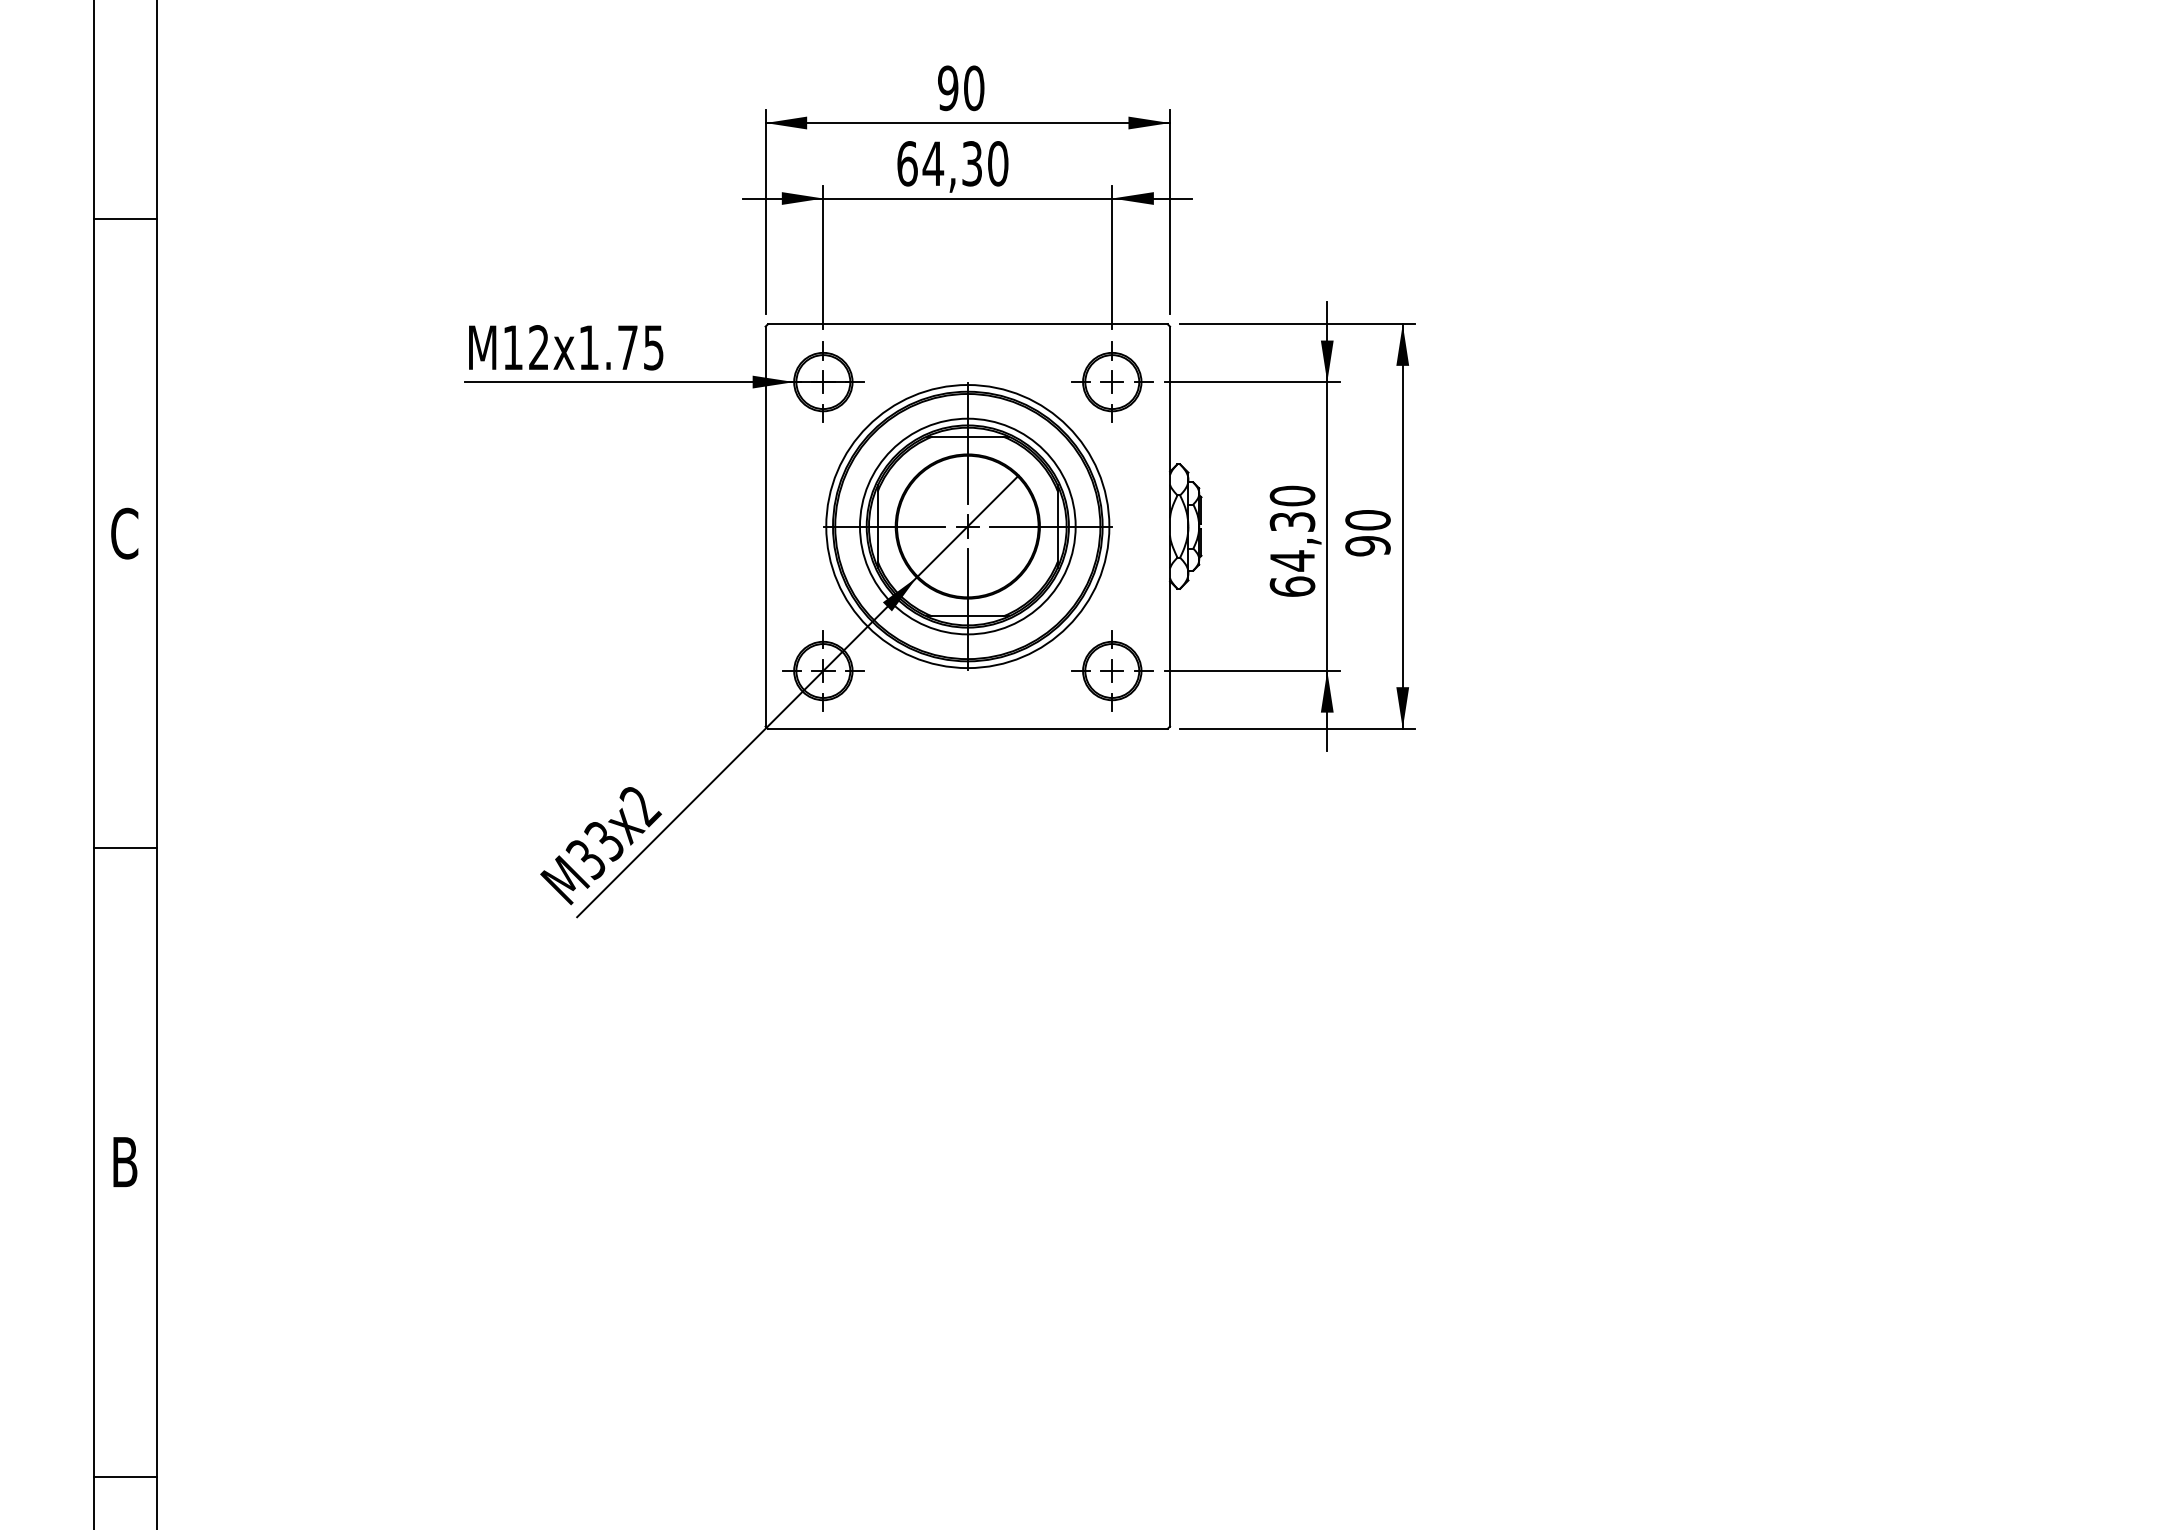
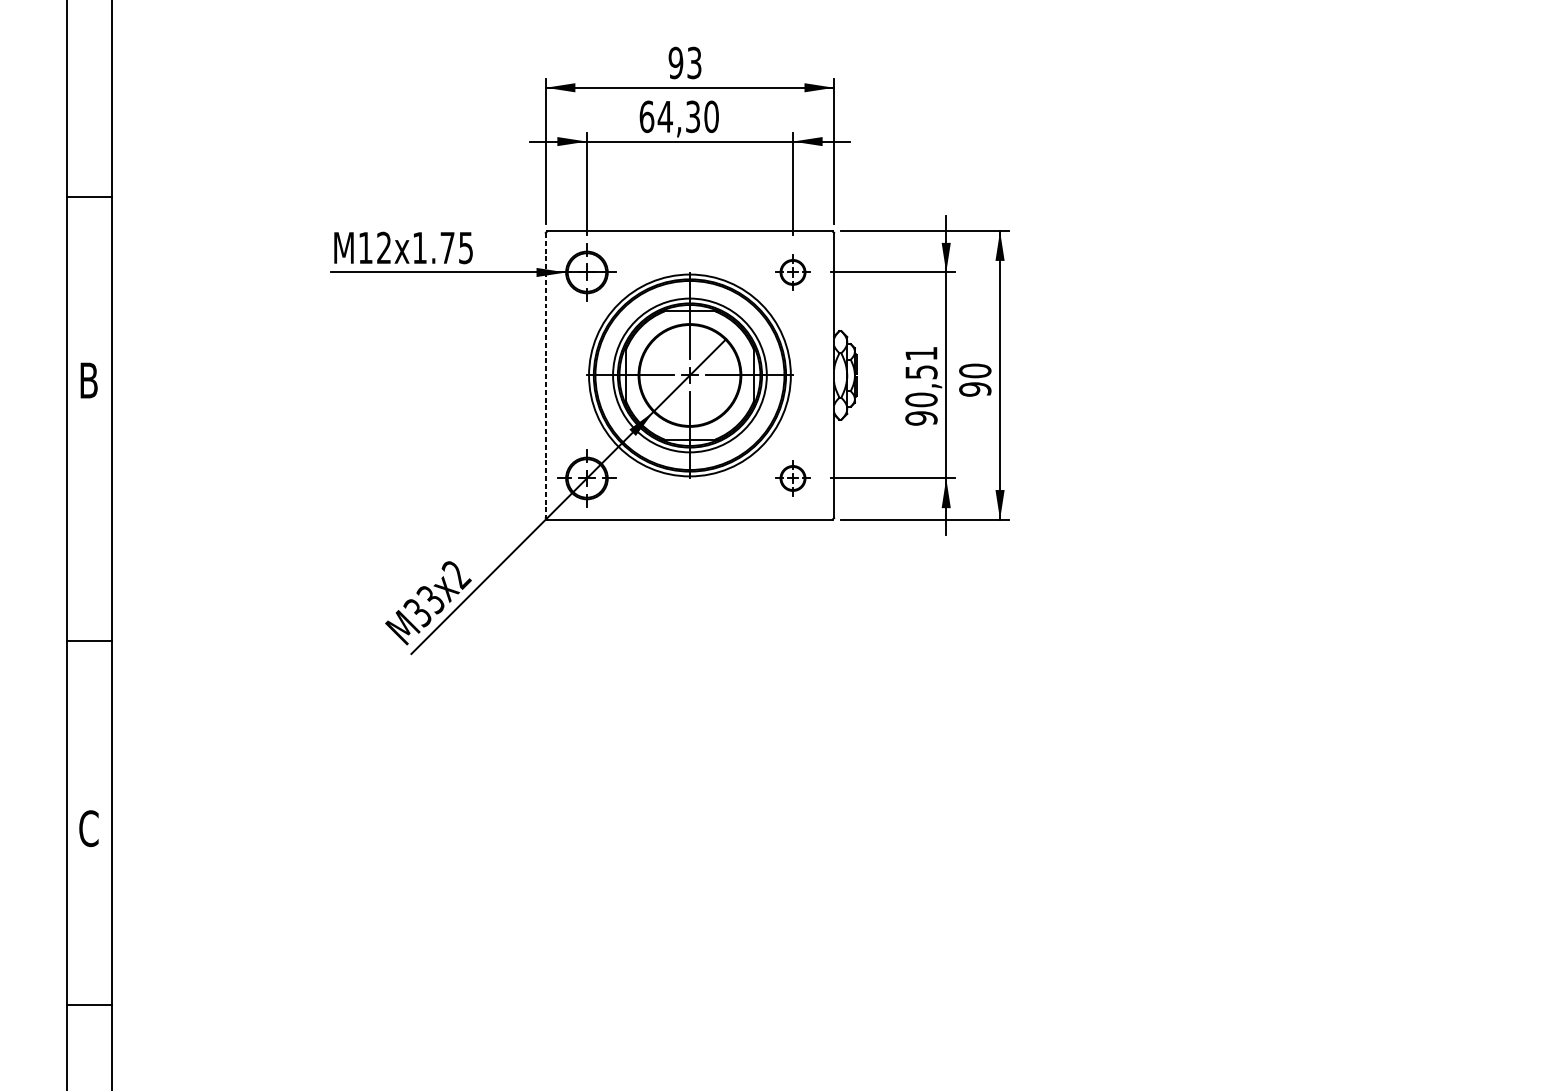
text: (974, 88) -> (694, 63), 90 -> 93
line: (124, 218) -> (88, 196), moved
part: (1112, 381) -> (793, 272), size x0.6
line: (765, 526) -> (545, 375), solid -> dashed
text: (124, 533) -> (88, 380), C -> B
text: (1292, 541) -> (921, 386), 64,30 -> 90,51
part: (1112, 670) -> (793, 478), size x0.6
line: (124, 847) -> (88, 640), moved
text: (124, 1161) -> (88, 828), B -> C
line: (124, 1476) -> (88, 1005), moved

